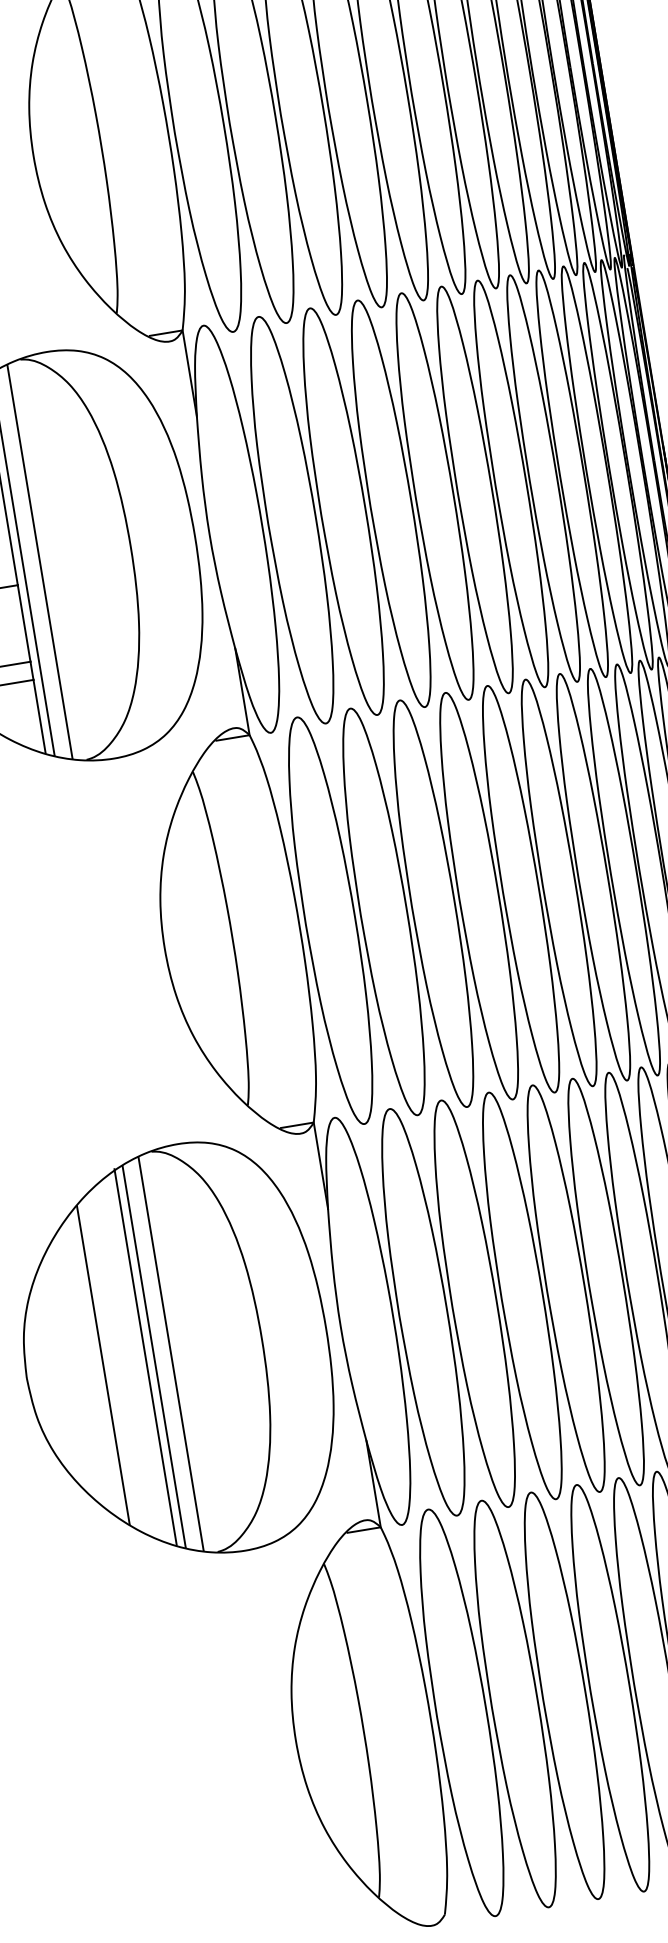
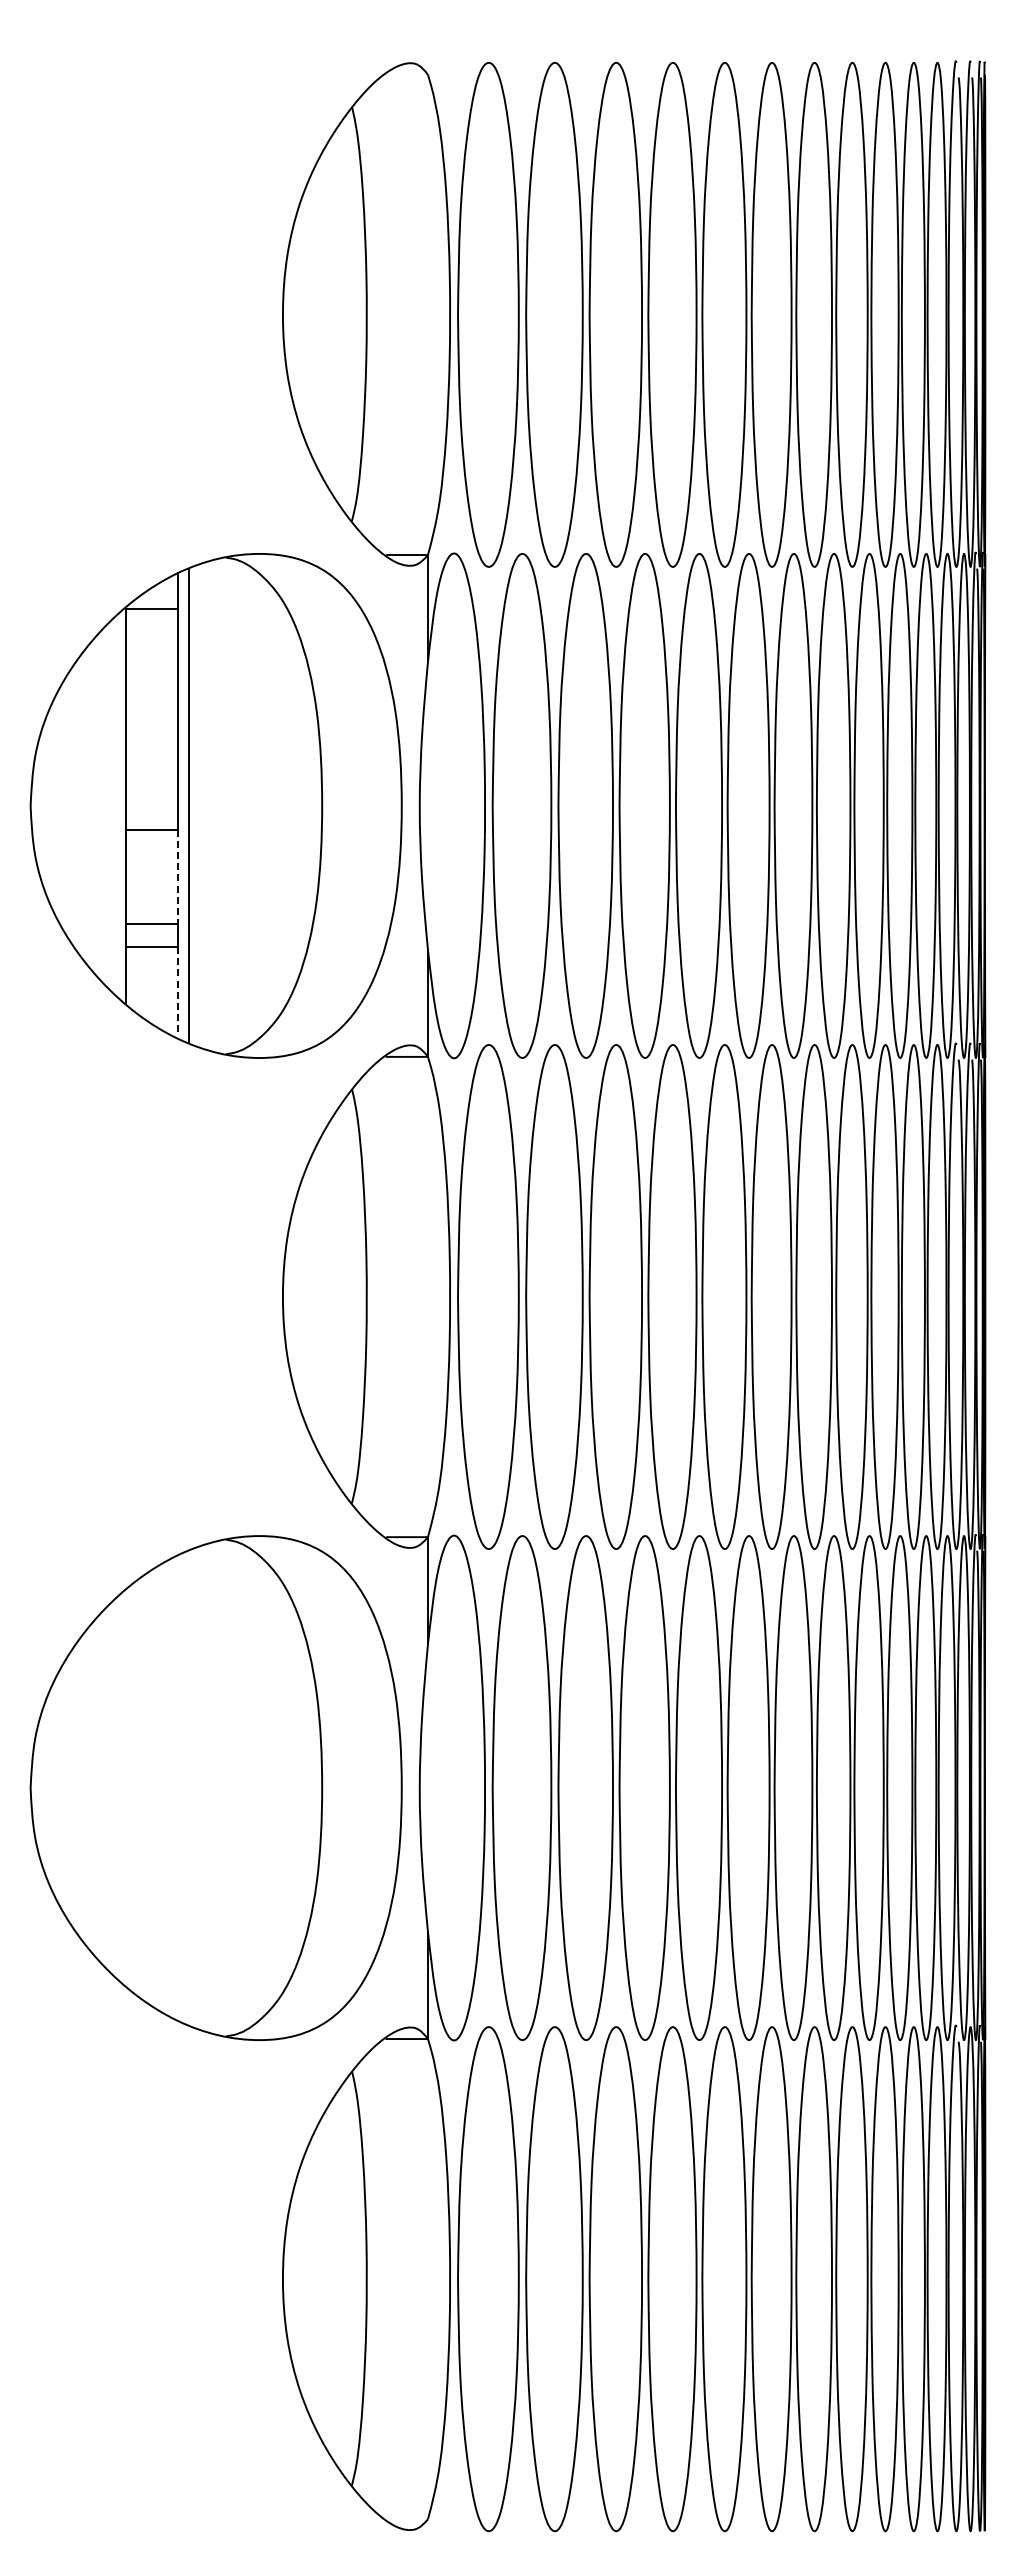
line: (39, 561) -> (209, 805), removed
line: (24, 623) -> (178, 877), solid -> dashed
line: (39, 716) -> (178, 992), solid -> dashed
line: (171, 1354) -> (209, 1788), removed
line: (145, 1356) -> (178, 1786), removed
line: (154, 1356) -> (188, 1787), removed
line: (103, 1364) -> (125, 1787), removed

